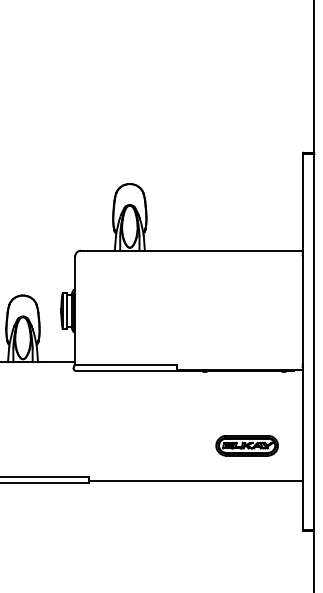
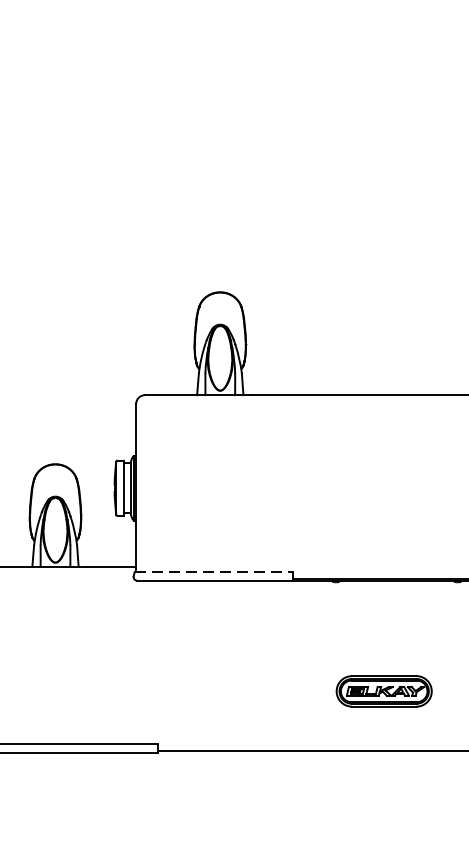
line: (126, 365) -> (215, 572), solid -> dashed
part: (246, 445) -> (383, 691), moved

